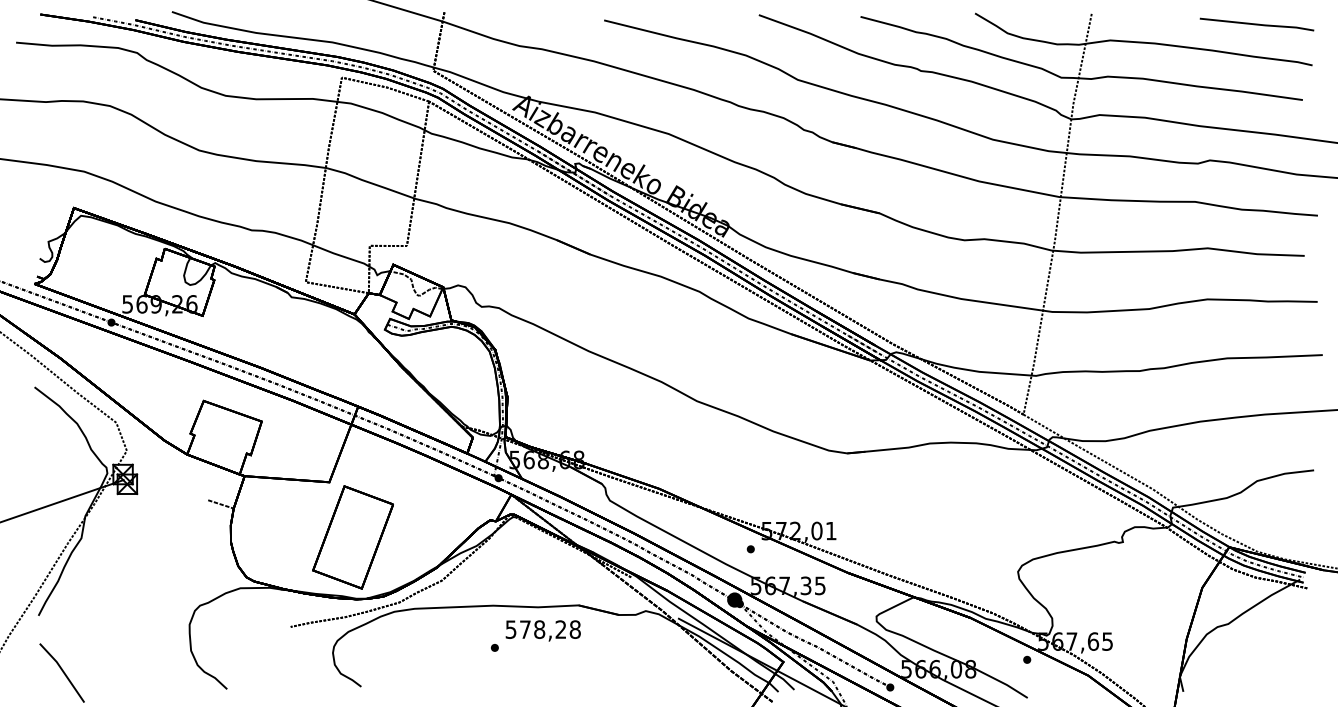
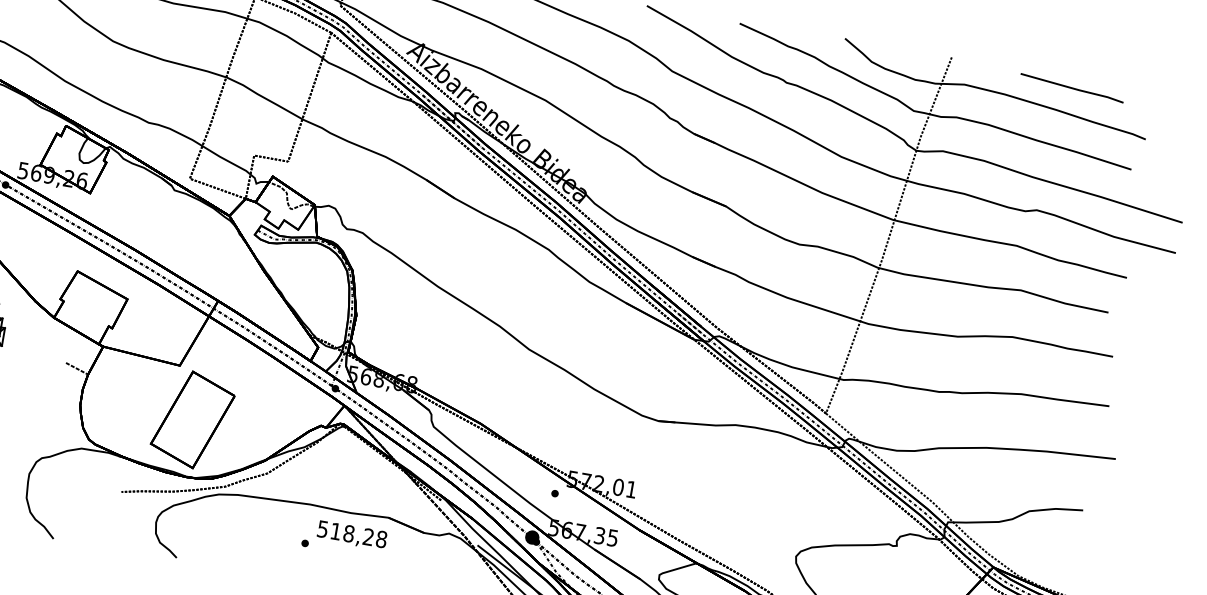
line: (1256, 24) -> (1071, 88), moved
text: (525, 629) -> (336, 531), 578,28 -> 518,28

